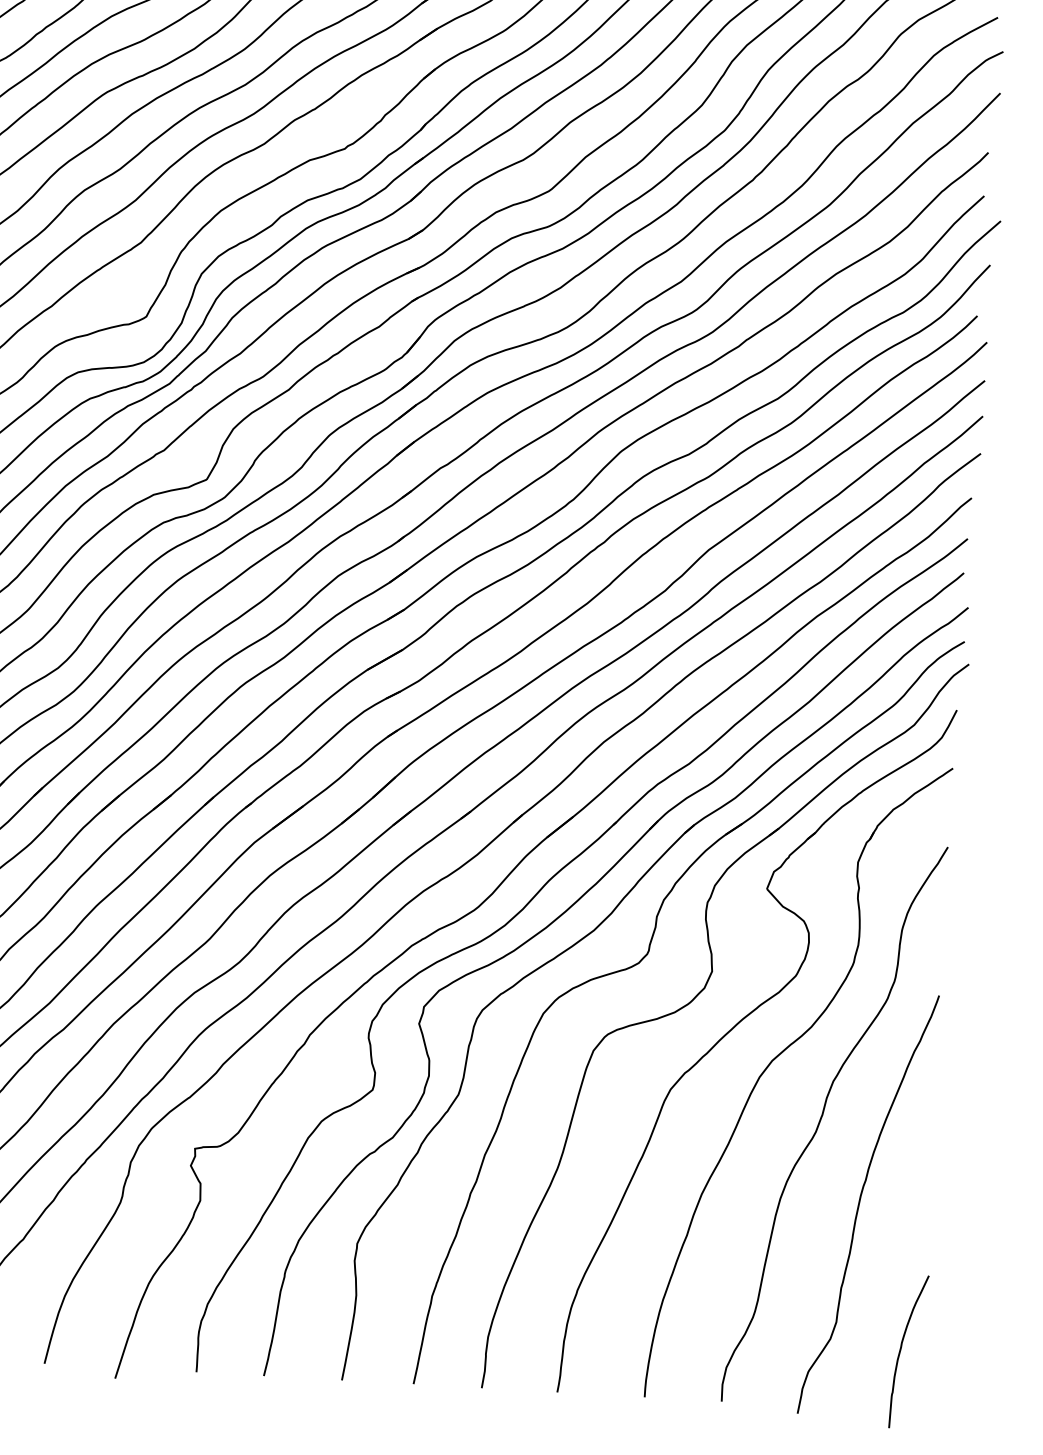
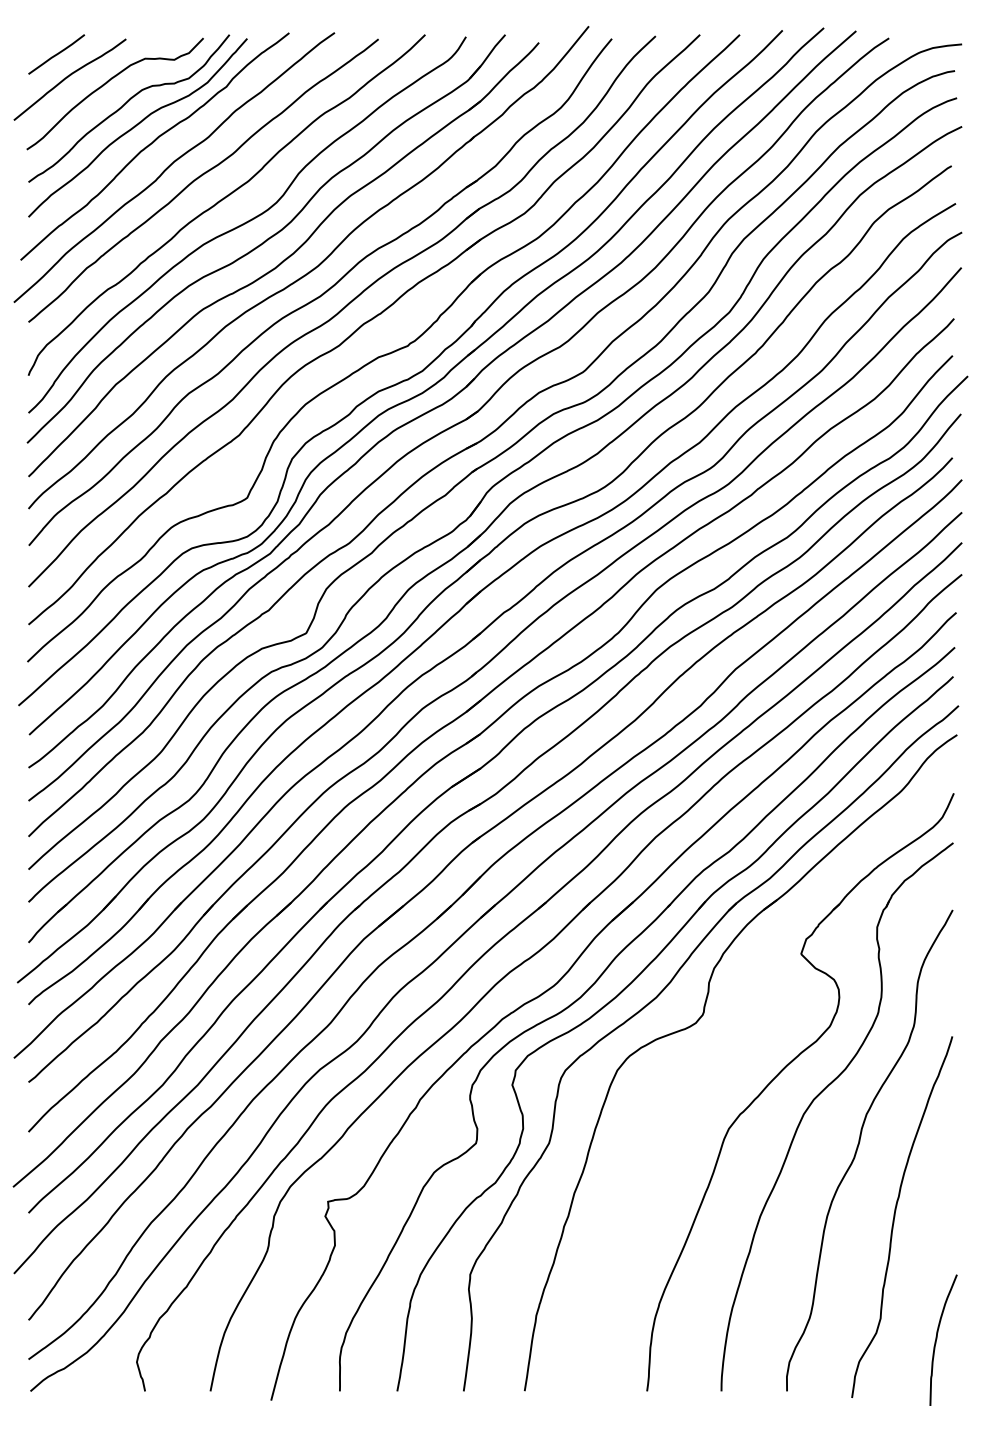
part: (695, 999) -> (745, 1051), removed

